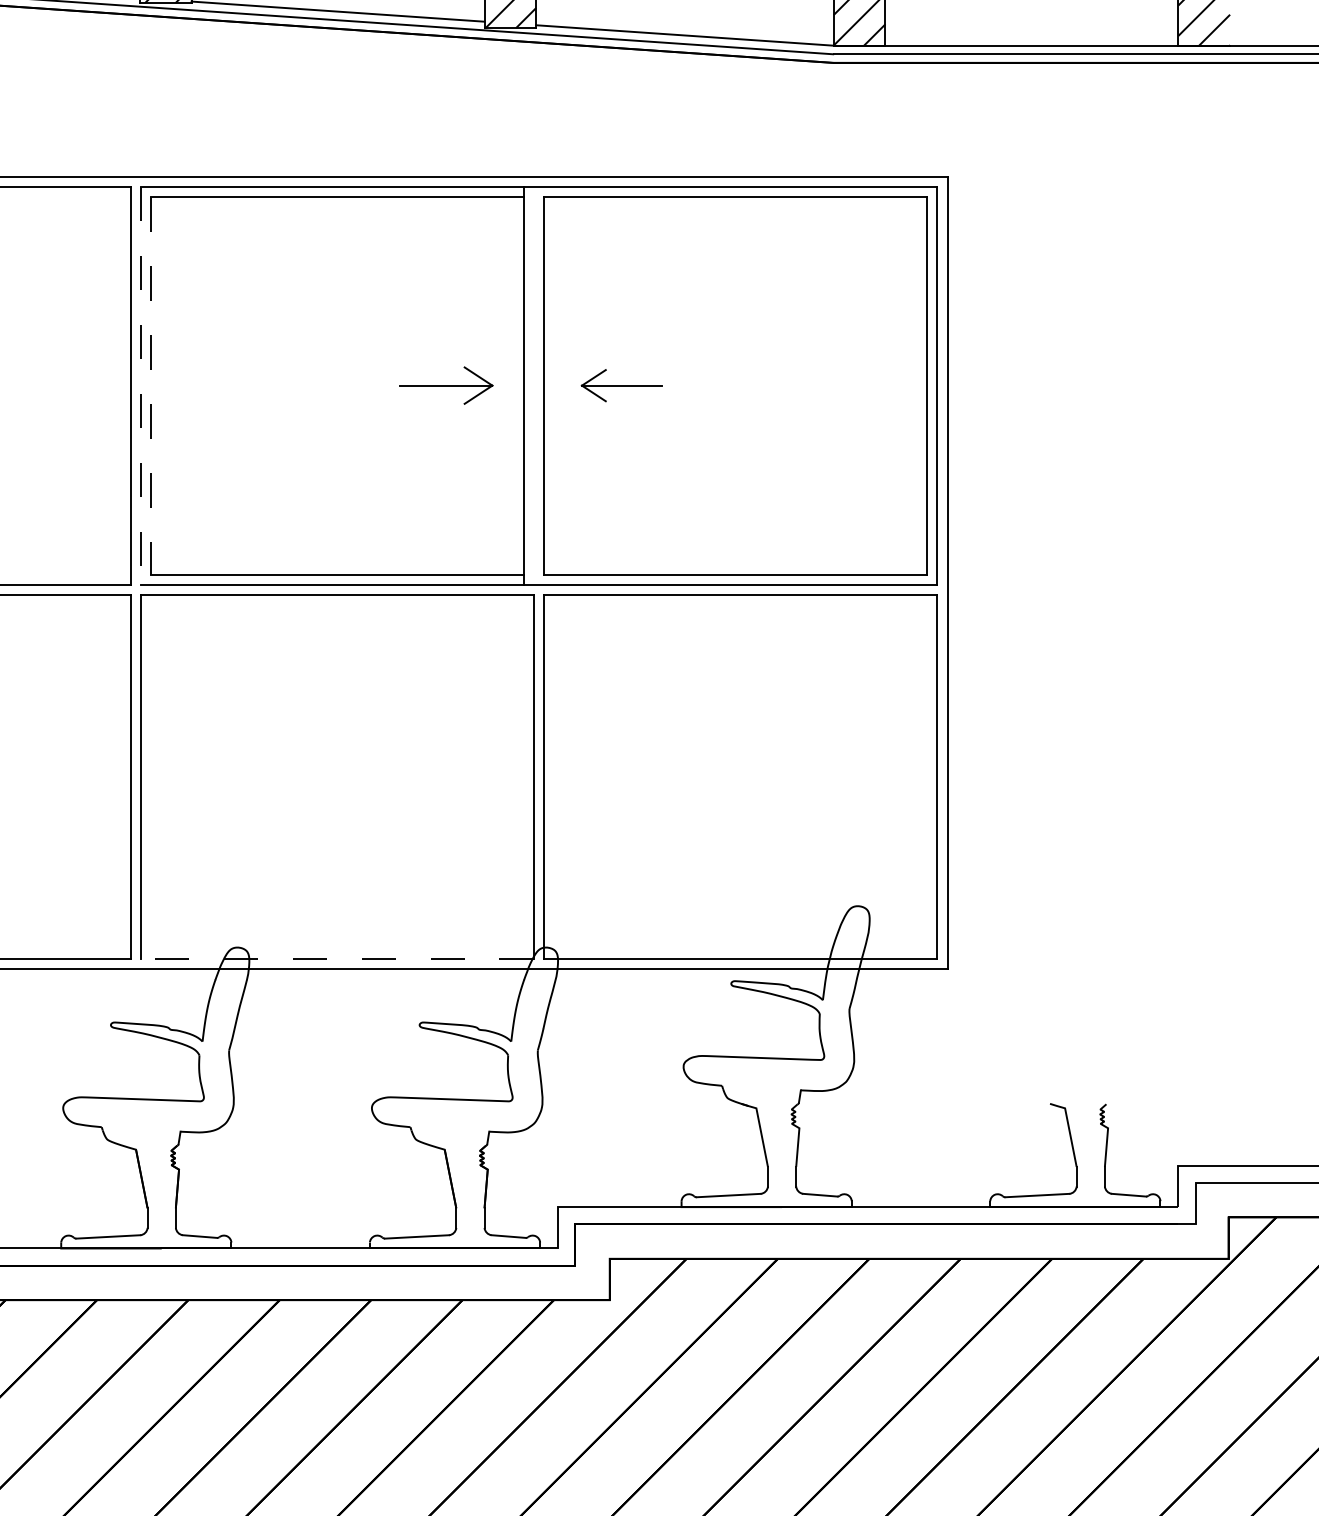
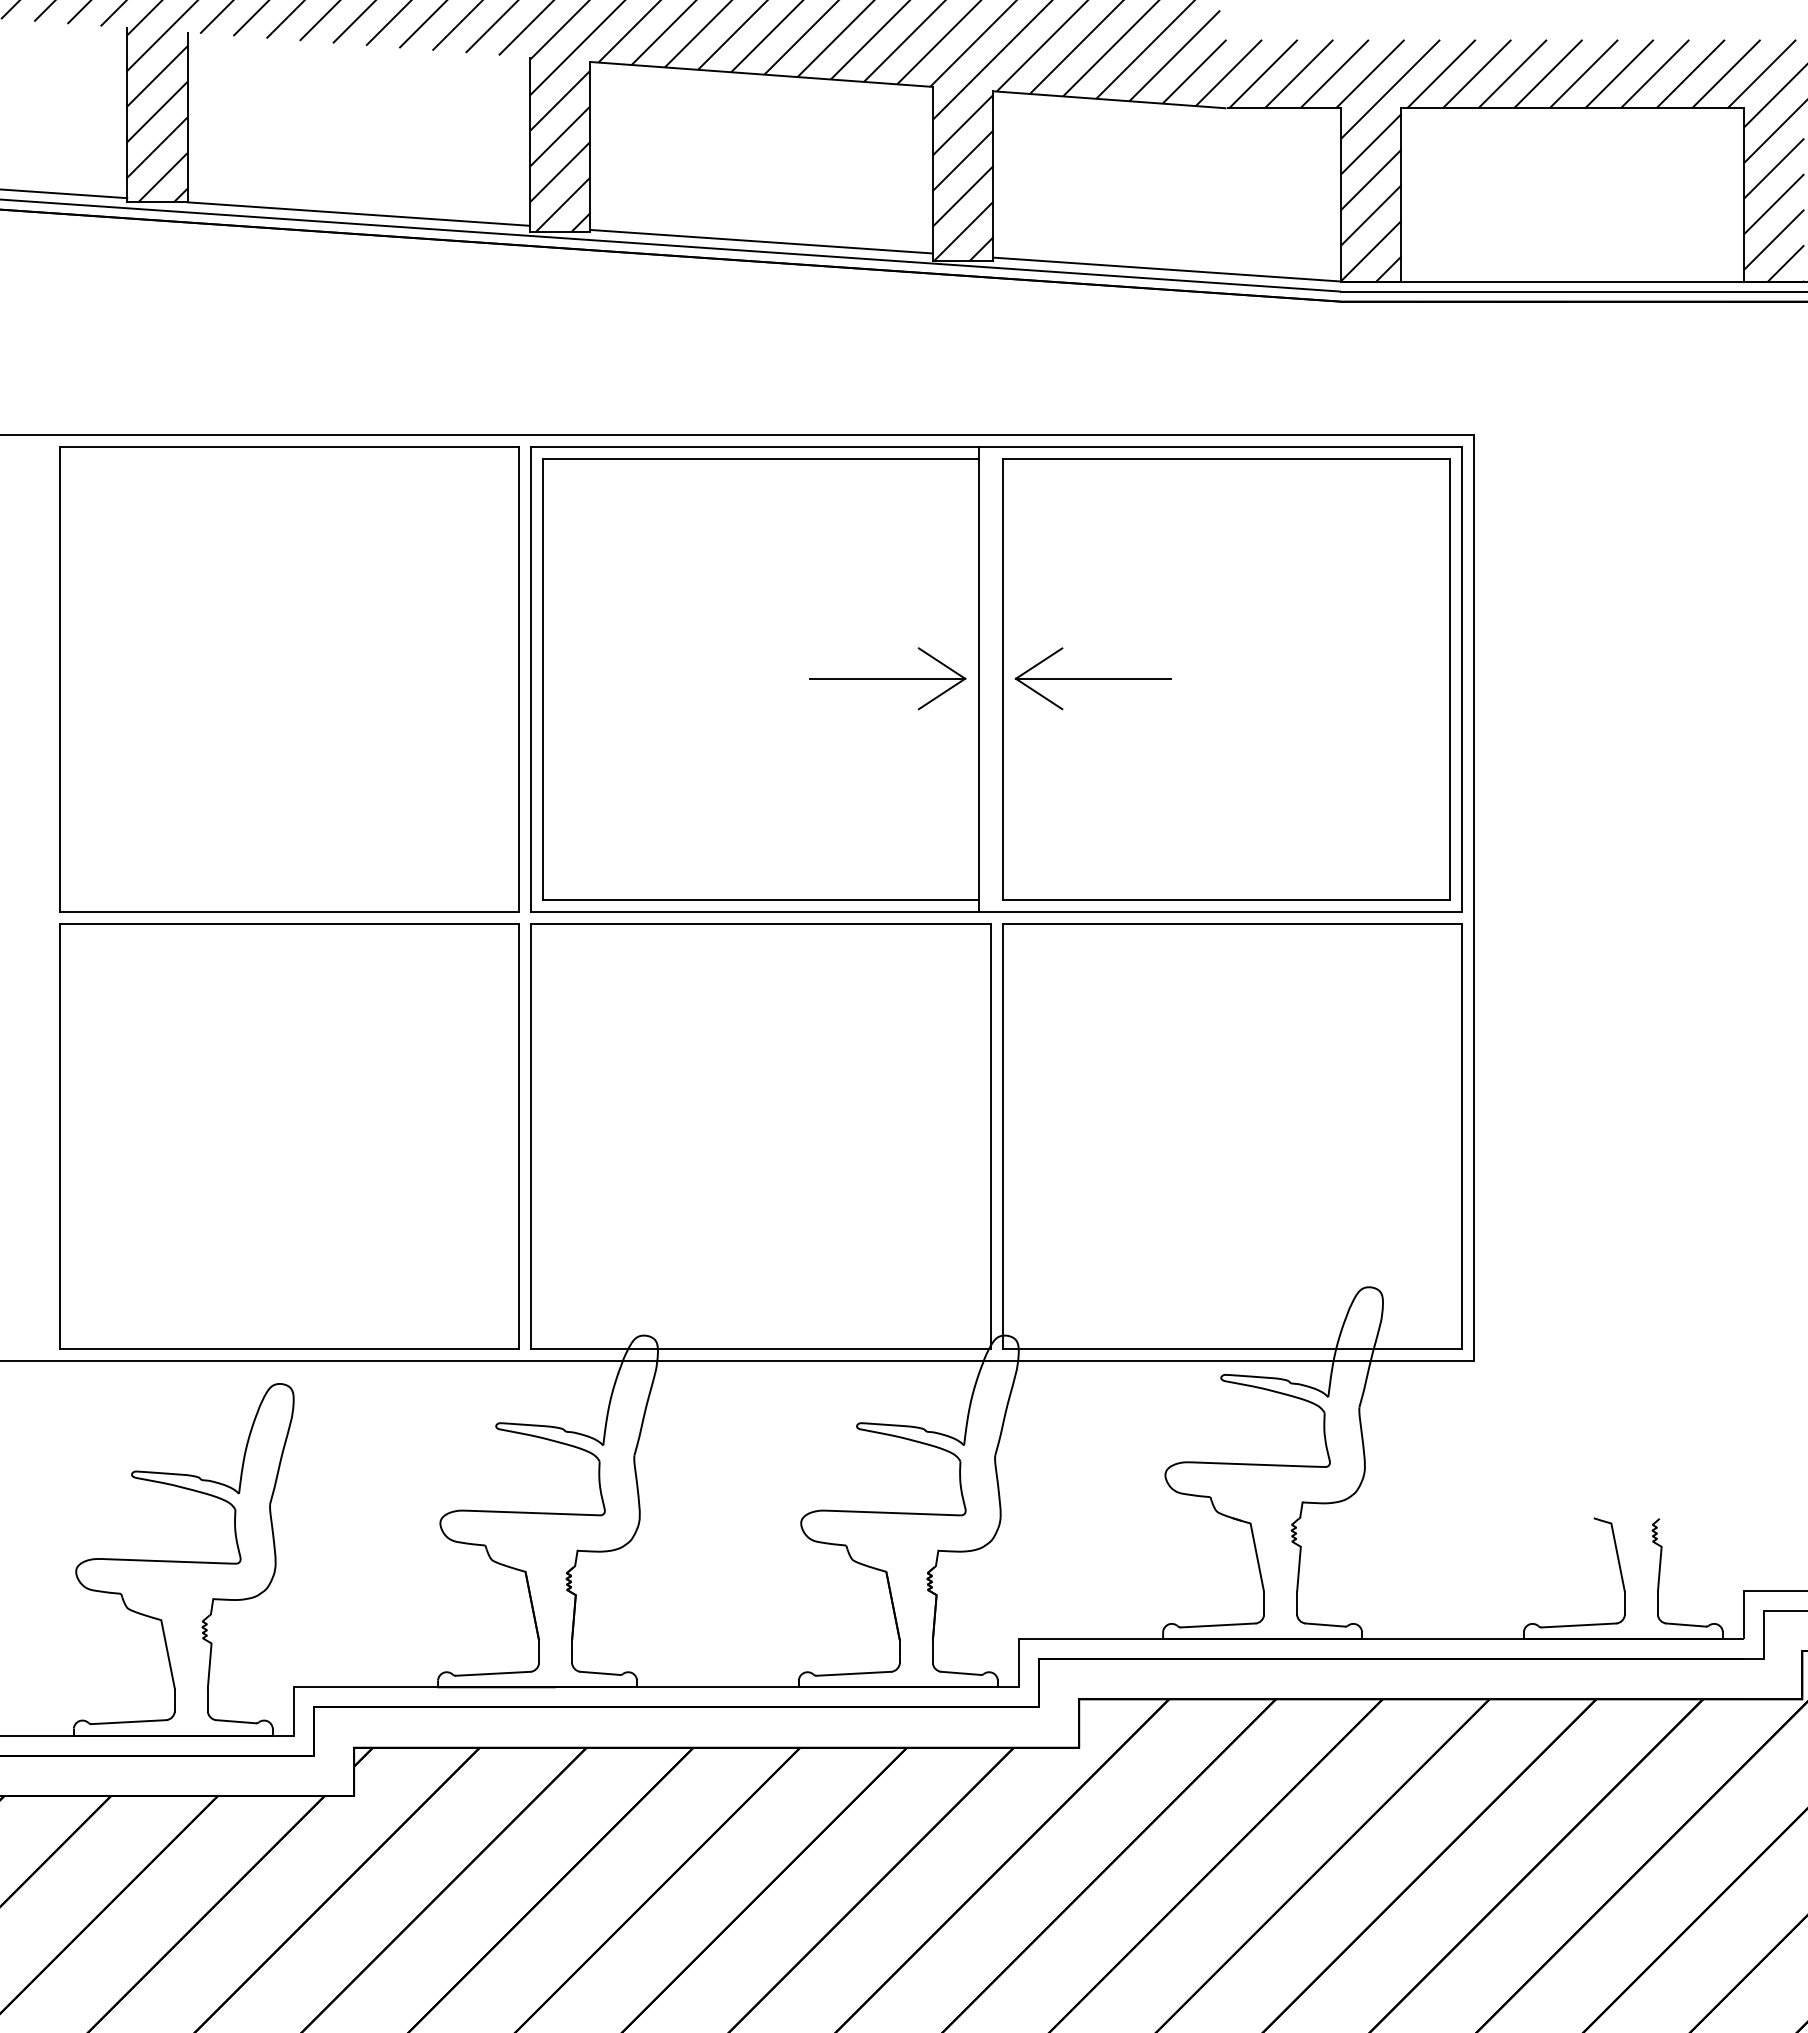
part: (445, 385) -> (887, 678), size x1.43
part: (621, 385) -> (1092, 678), size x1.67
line: (141, 386) -> (531, 679), dashed -> solid
line: (151, 386) -> (543, 679), dashed -> solid
line: (337, 958) -> (760, 1348), dashed -> solid

